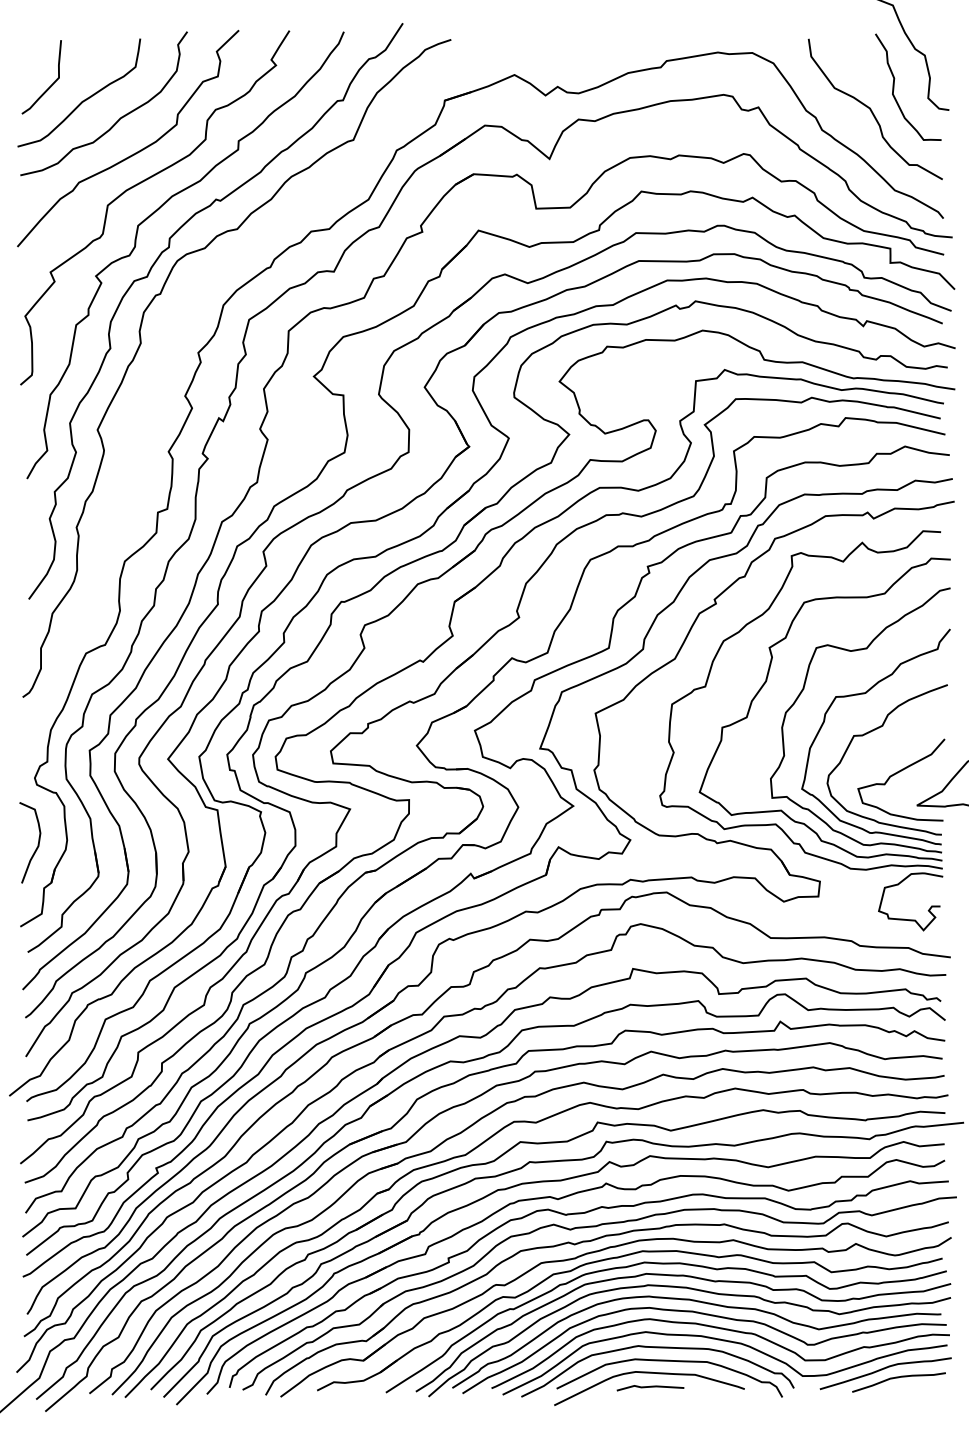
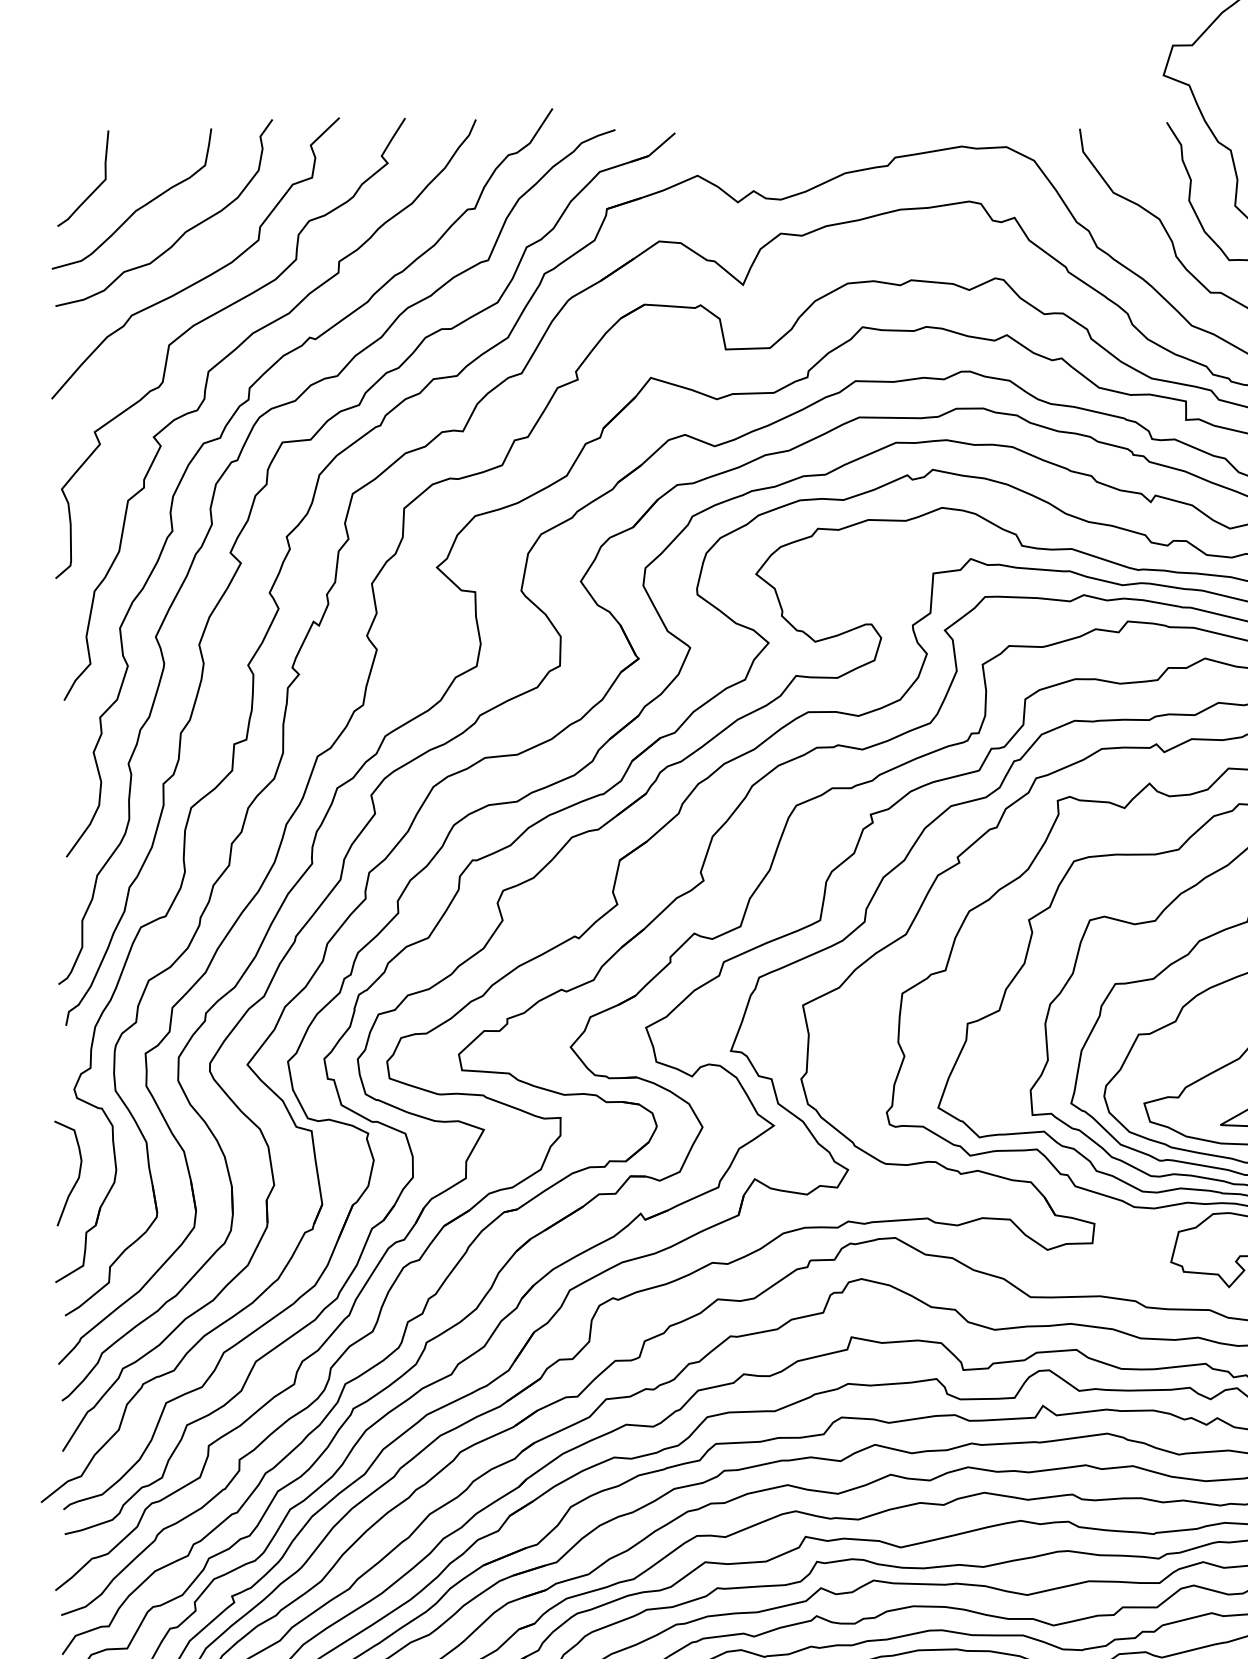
part: (163, 374) -> (241, 564), added

